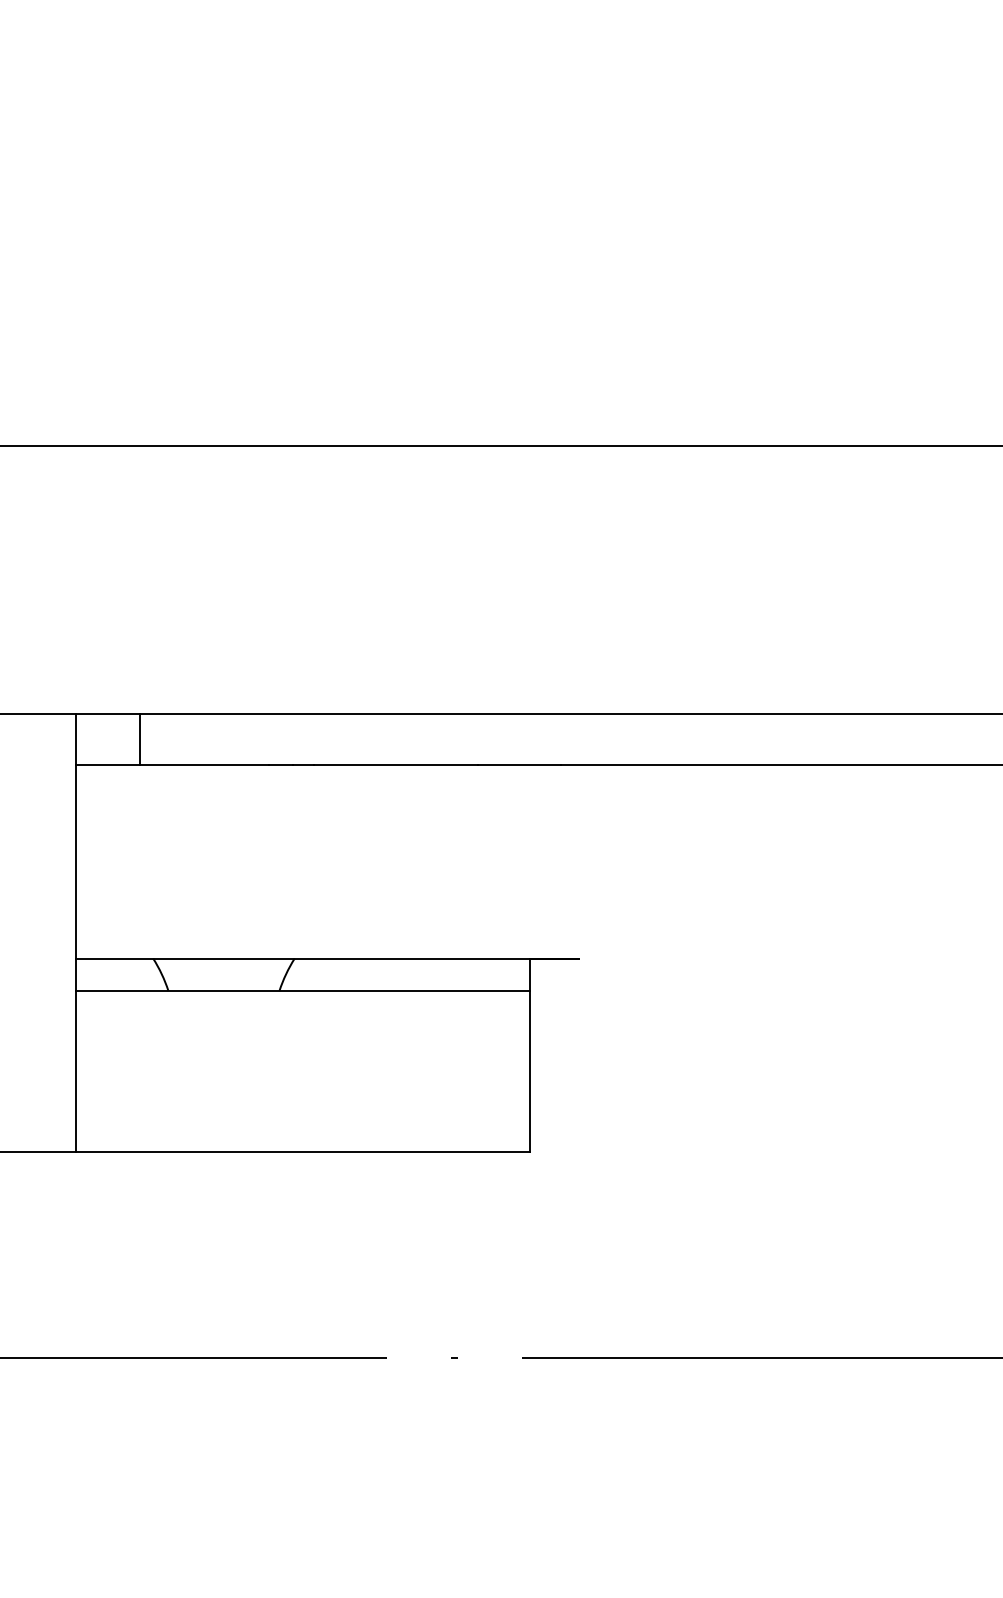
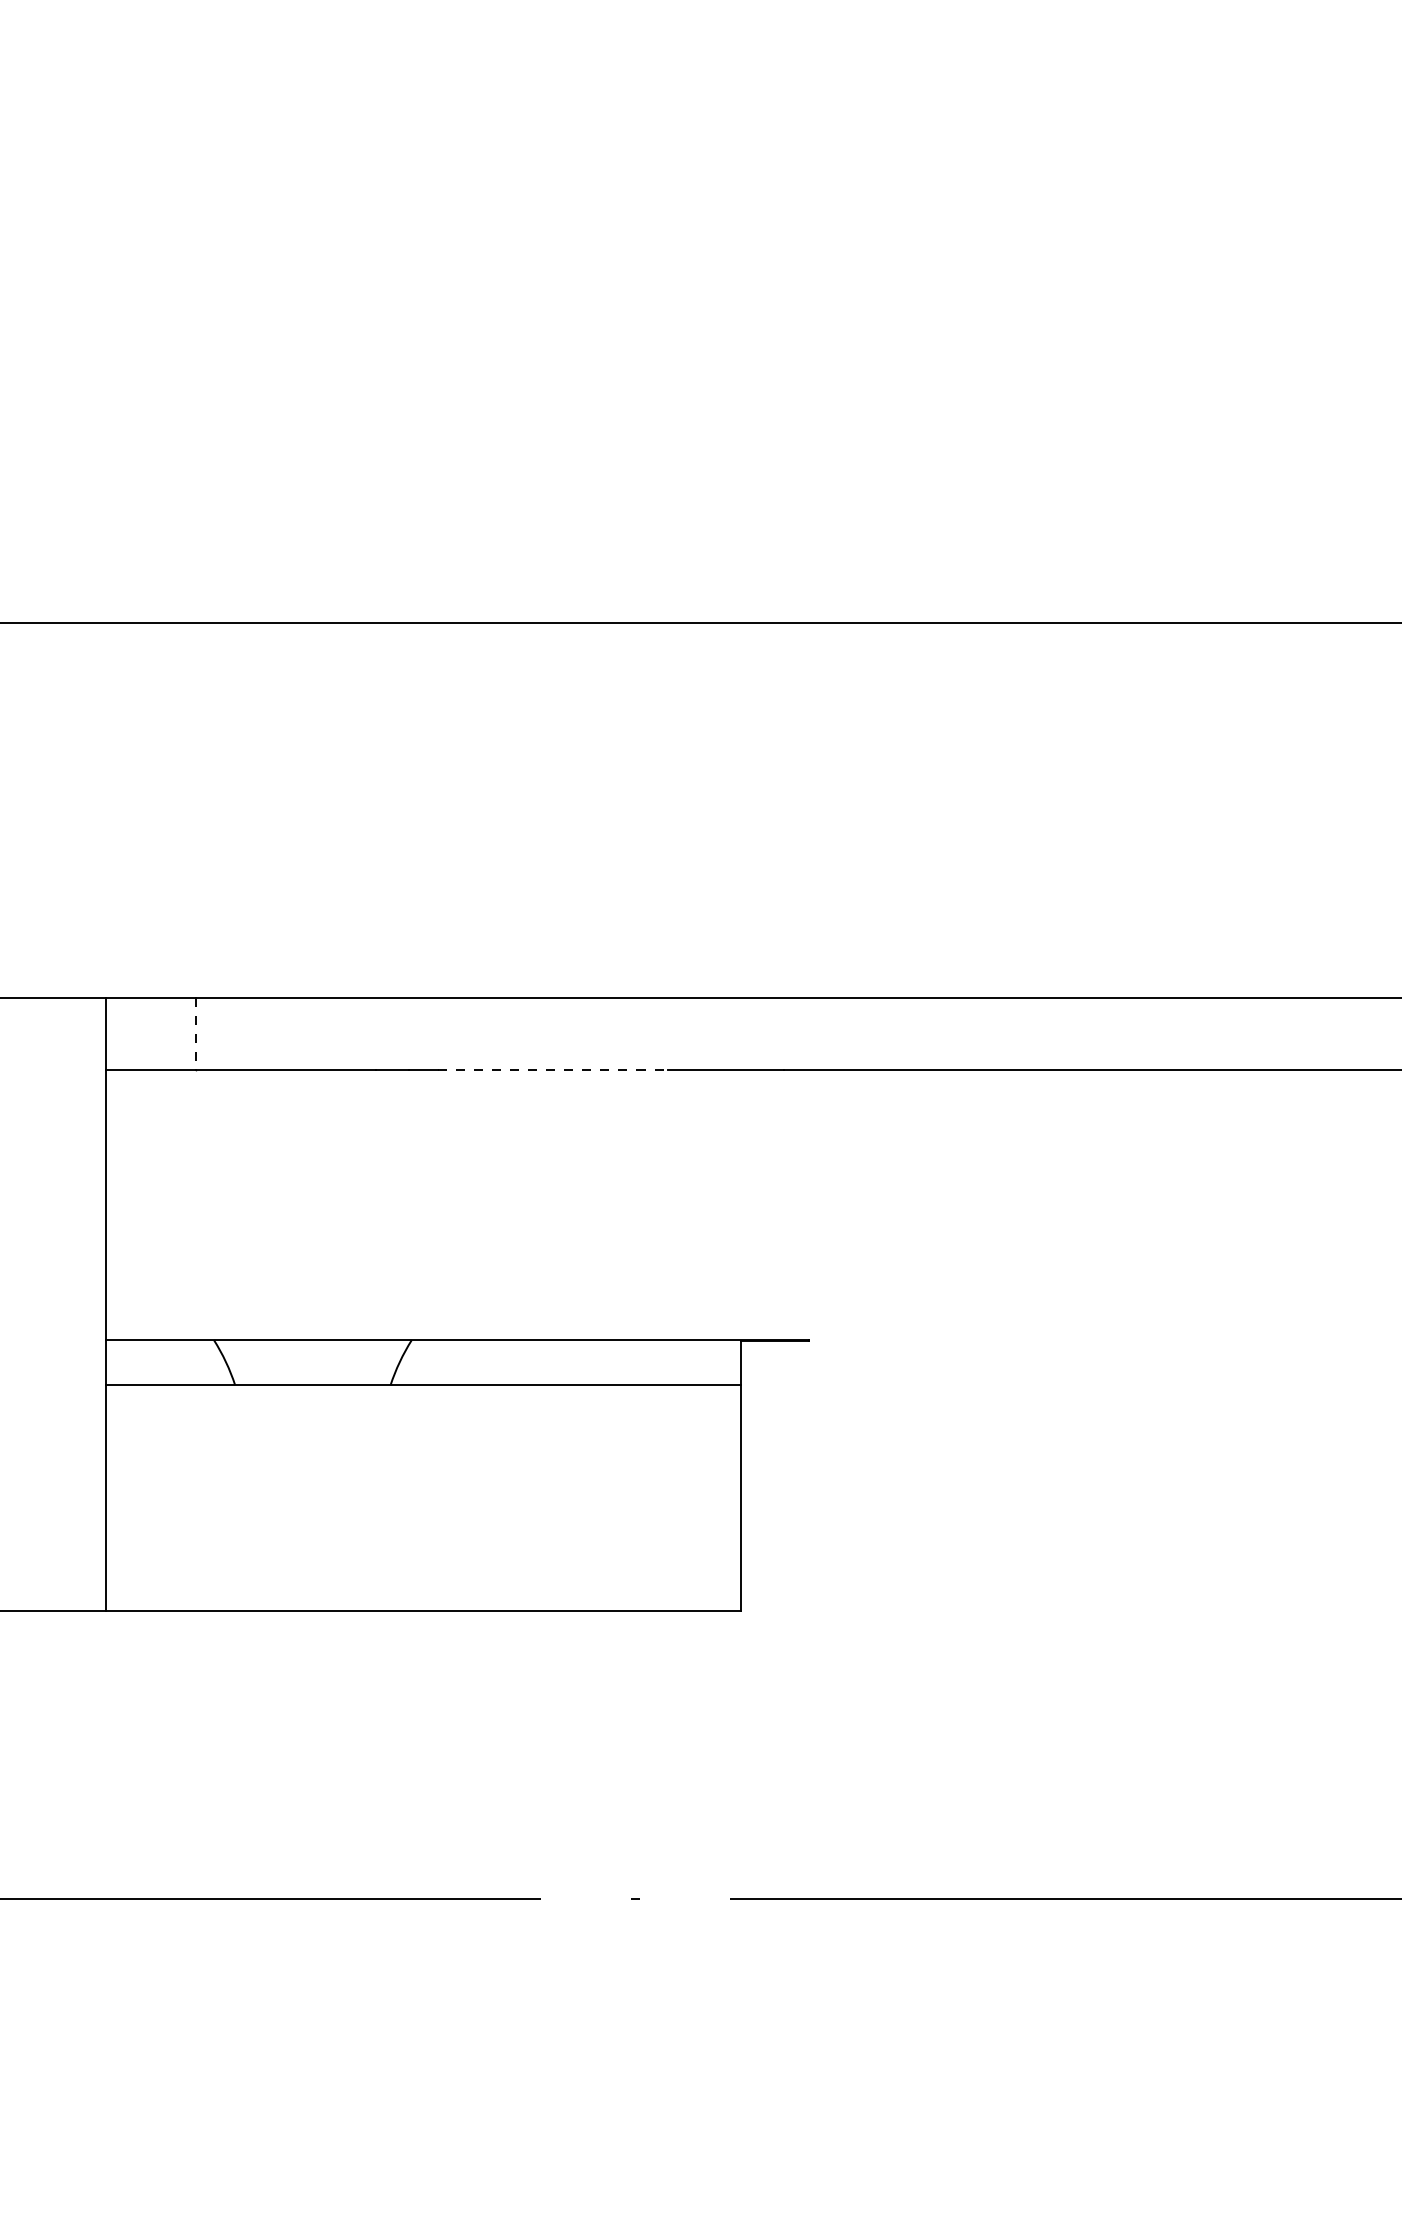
line: (140, 740) -> (195, 1034), solid -> dashed
line: (396, 765) -> (553, 1069), solid -> dashed

